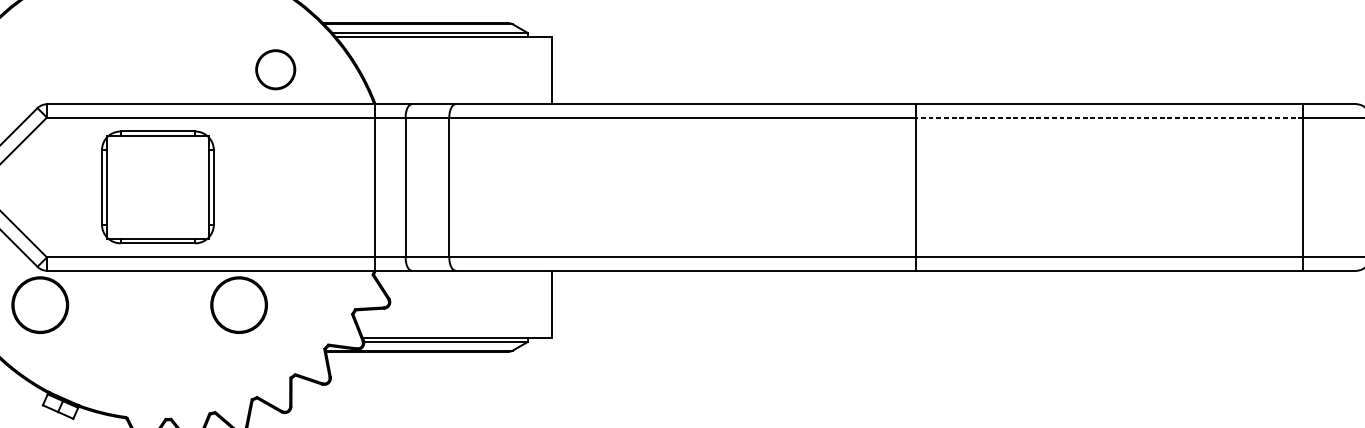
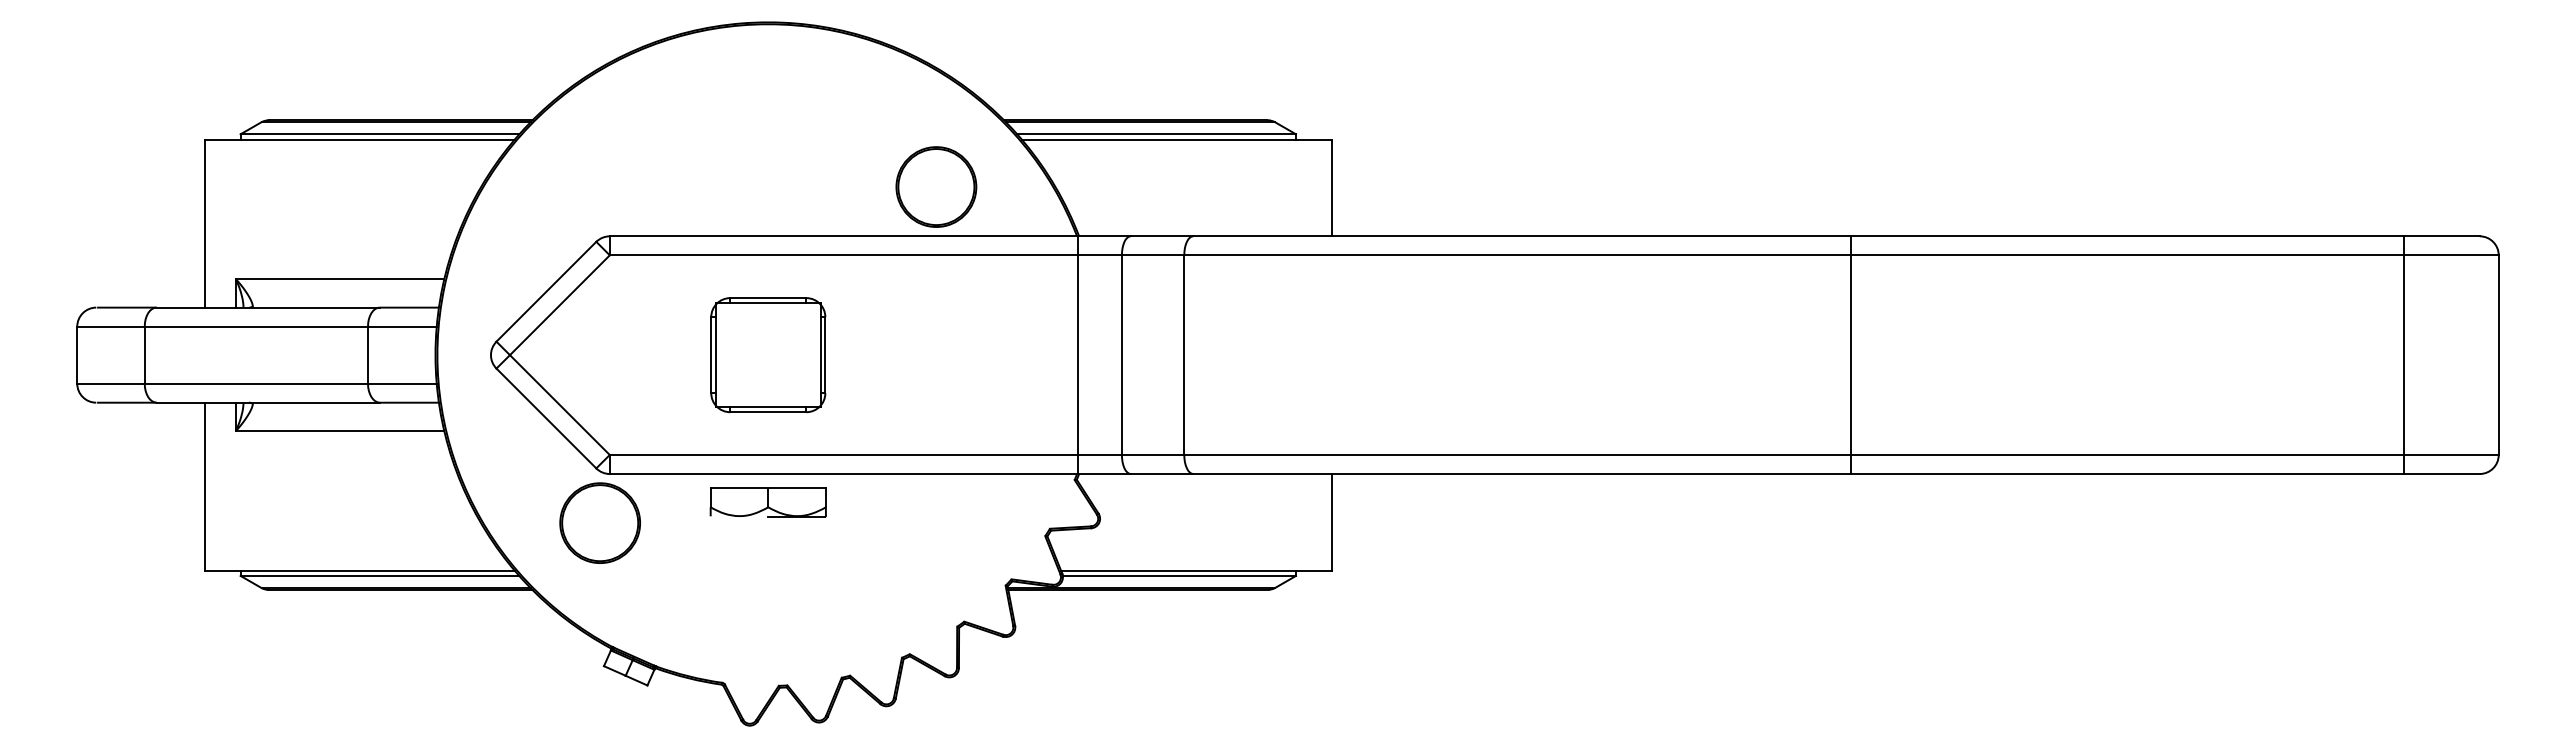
part: (275, 69) -> (936, 186), size x1.43
line: (1109, 117) -> (2127, 255), dashed -> solid
part: (158, 187) -> (768, 355), size x0.71
part: (157, 290) -> (767, 502), added
part: (238, 304) -> (883, 522), removed

